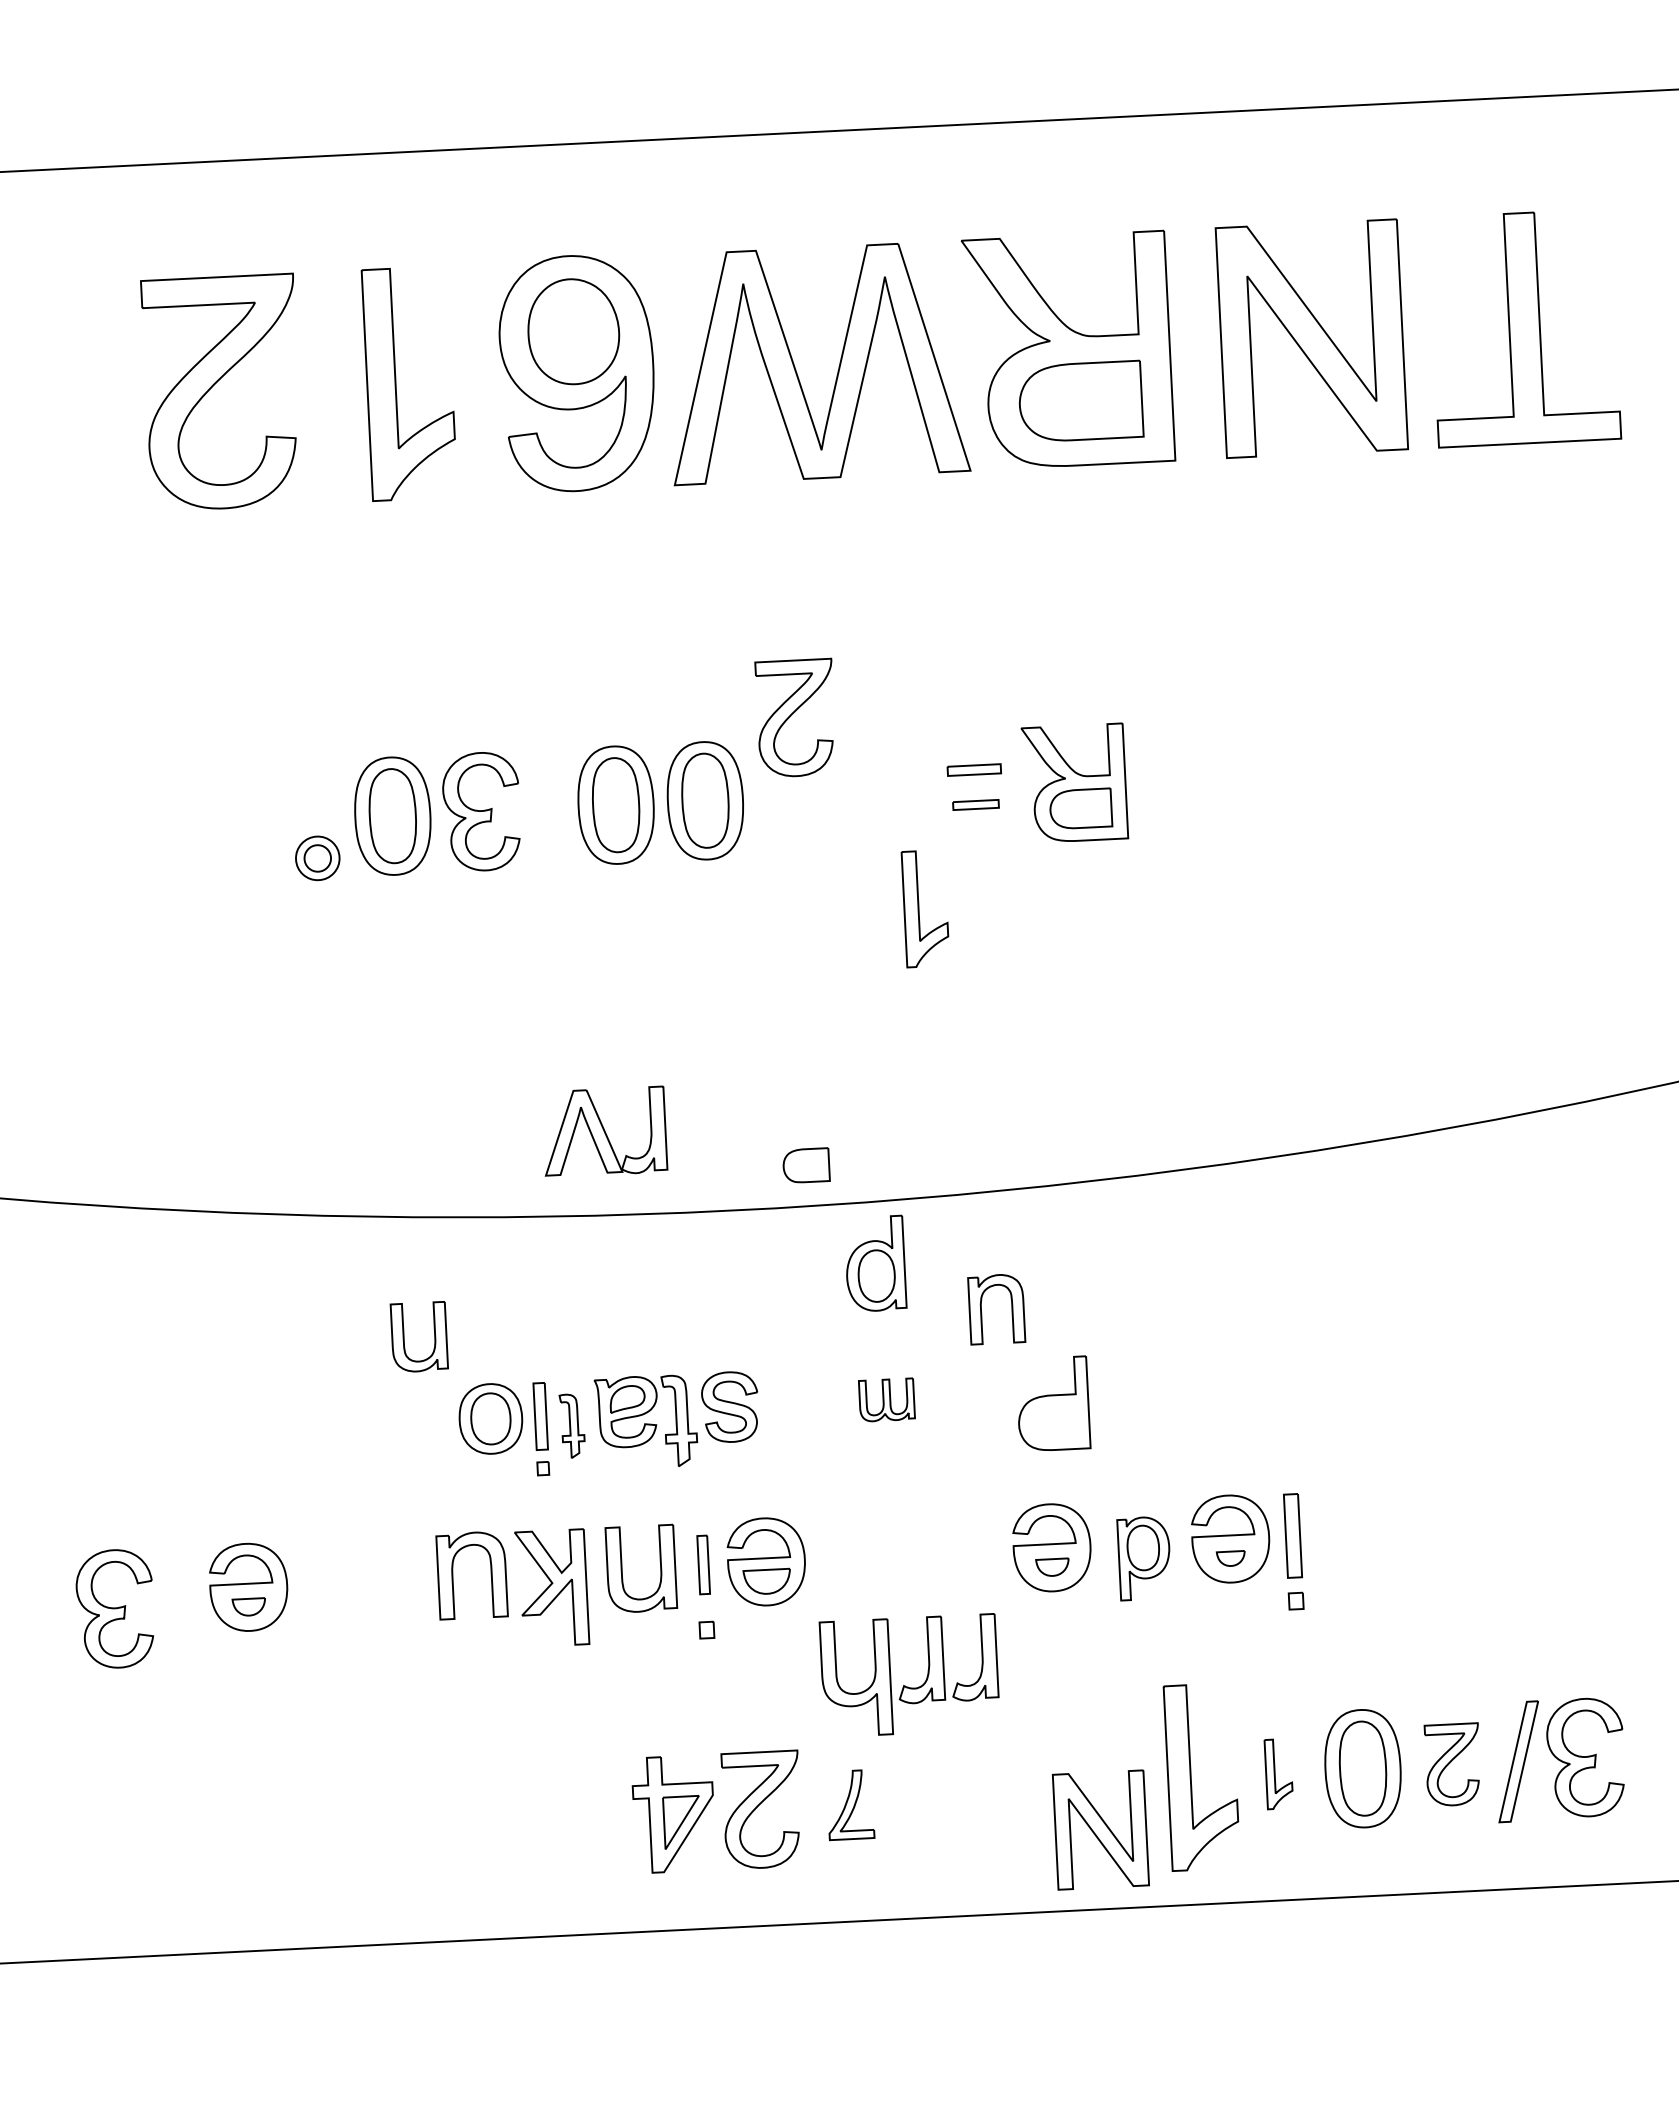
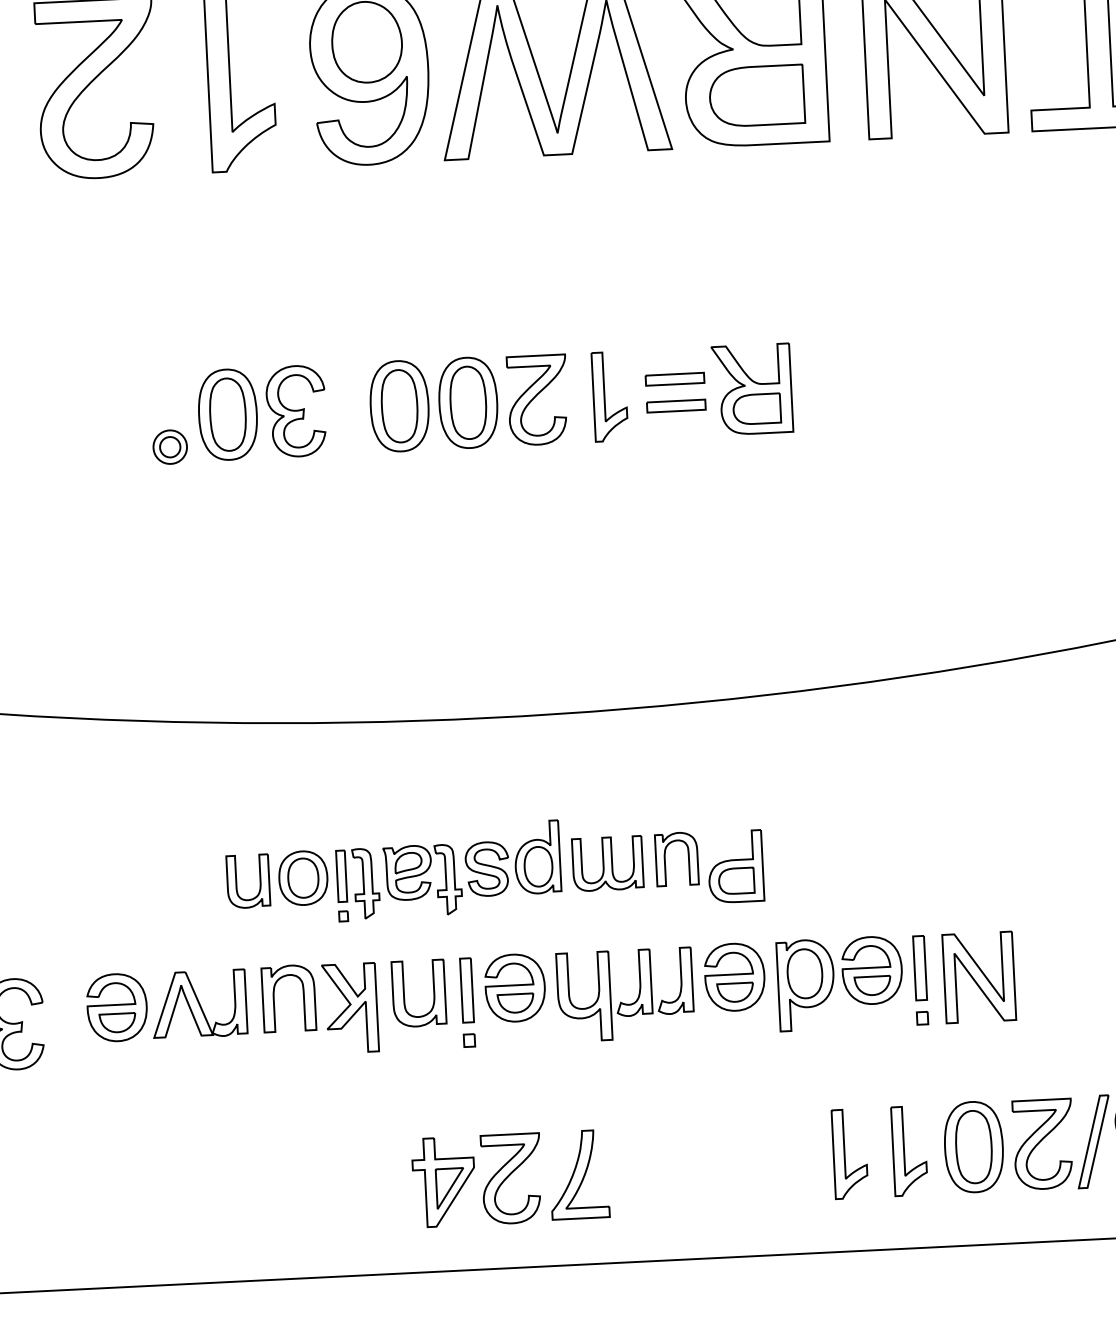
part: (793, 717) -> (536, 399), moved
part: (974, 769) -> (675, 378), size x1.43
part: (975, 804) -> (675, 405), size x1.67
part: (924, 909) -> (609, 397), moved
part: (606, 1130) -> (200, 1003), moved
part: (806, 1165) -> (736, 880), moved
part: (876, 1262) -> (538, 856), moved
part: (982, 1313) -> (665, 862), moved
part: (404, 1336) -> (236, 880), moved
part: (886, 1399) -> (607, 863), size x1.67
part: (571, 1426) -> (365, 884), size x1.43
part: (1143, 1558) -> (805, 985), size x1.43
part: (1230, 1558) -> (872, 985), size x1.67
part: (703, 1564) -> (466, 990), size x1.43
part: (1052, 1566) -> (735, 991), size x1.43
part: (248, 1606) -> (116, 1022), size x1.43
part: (905, 1685) -> (622, 1002), moved
part: (1451, 1763) -> (1041, 1143), size x1.43
part: (1278, 1774) -> (908, 1151), size x1.67
part: (1201, 1778) -> (849, 1154), size x0.62
part: (851, 1805) -> (580, 1175), size x1.67
part: (1100, 1829) -> (978, 977), moved

